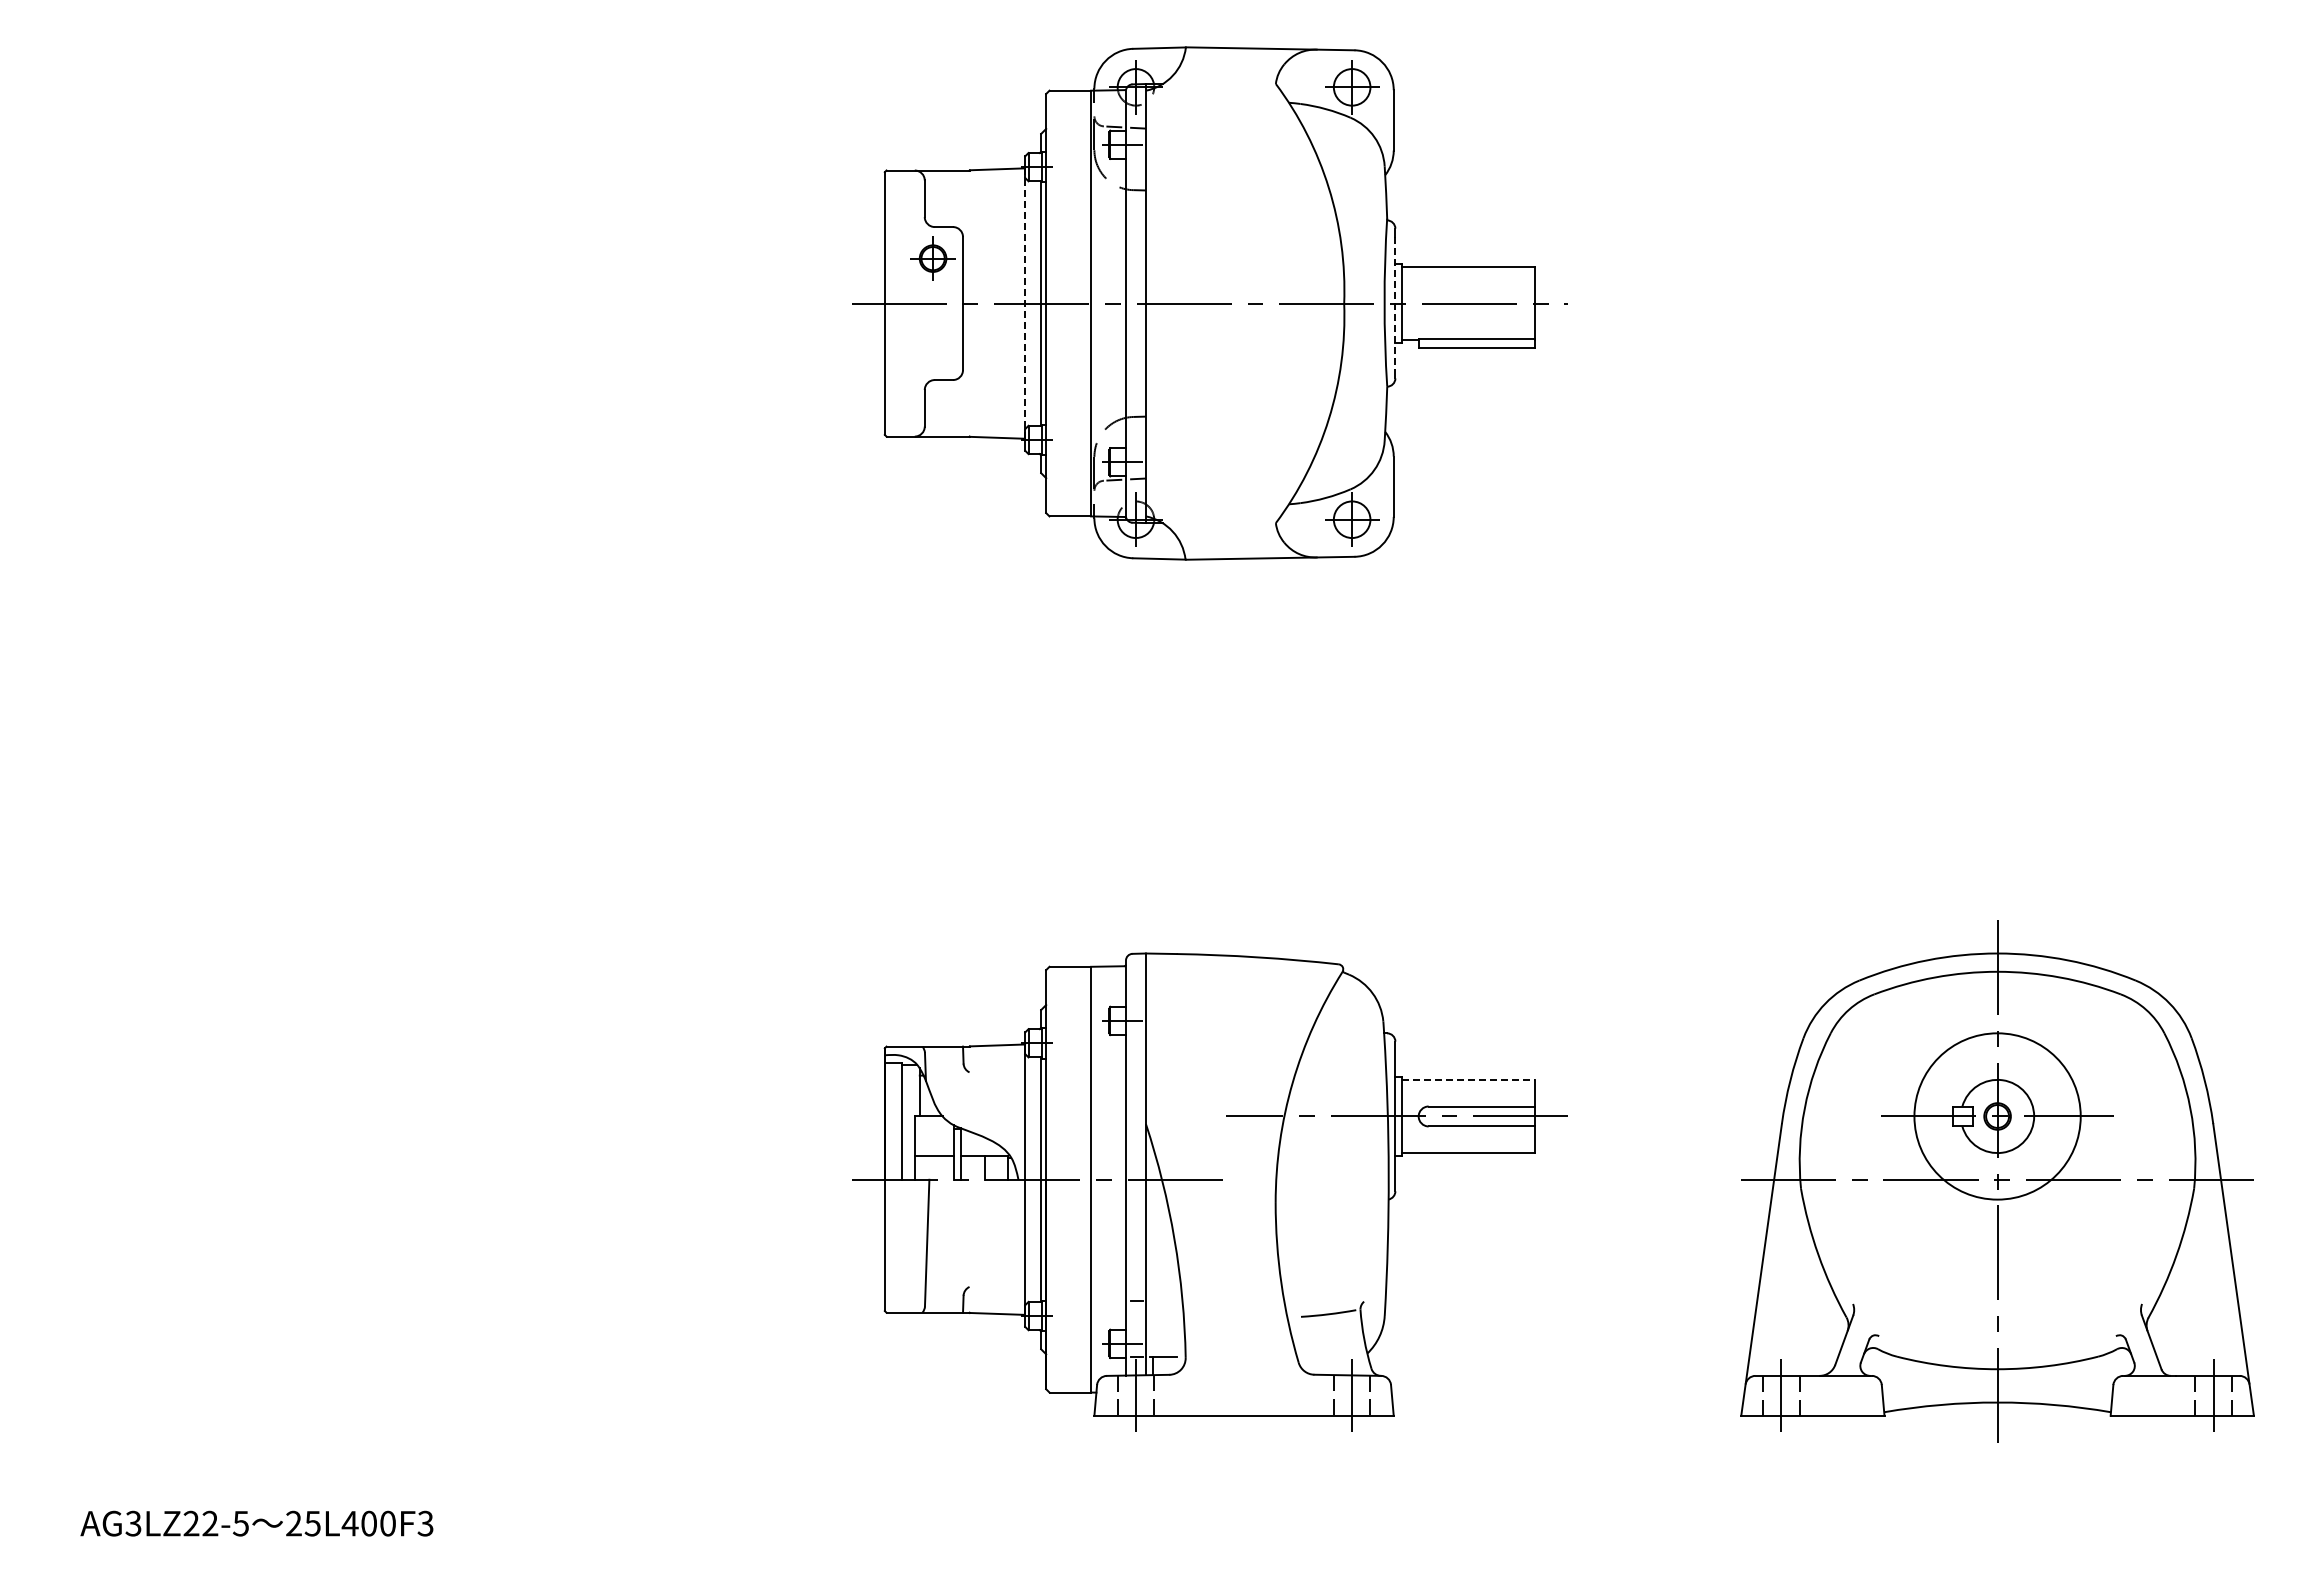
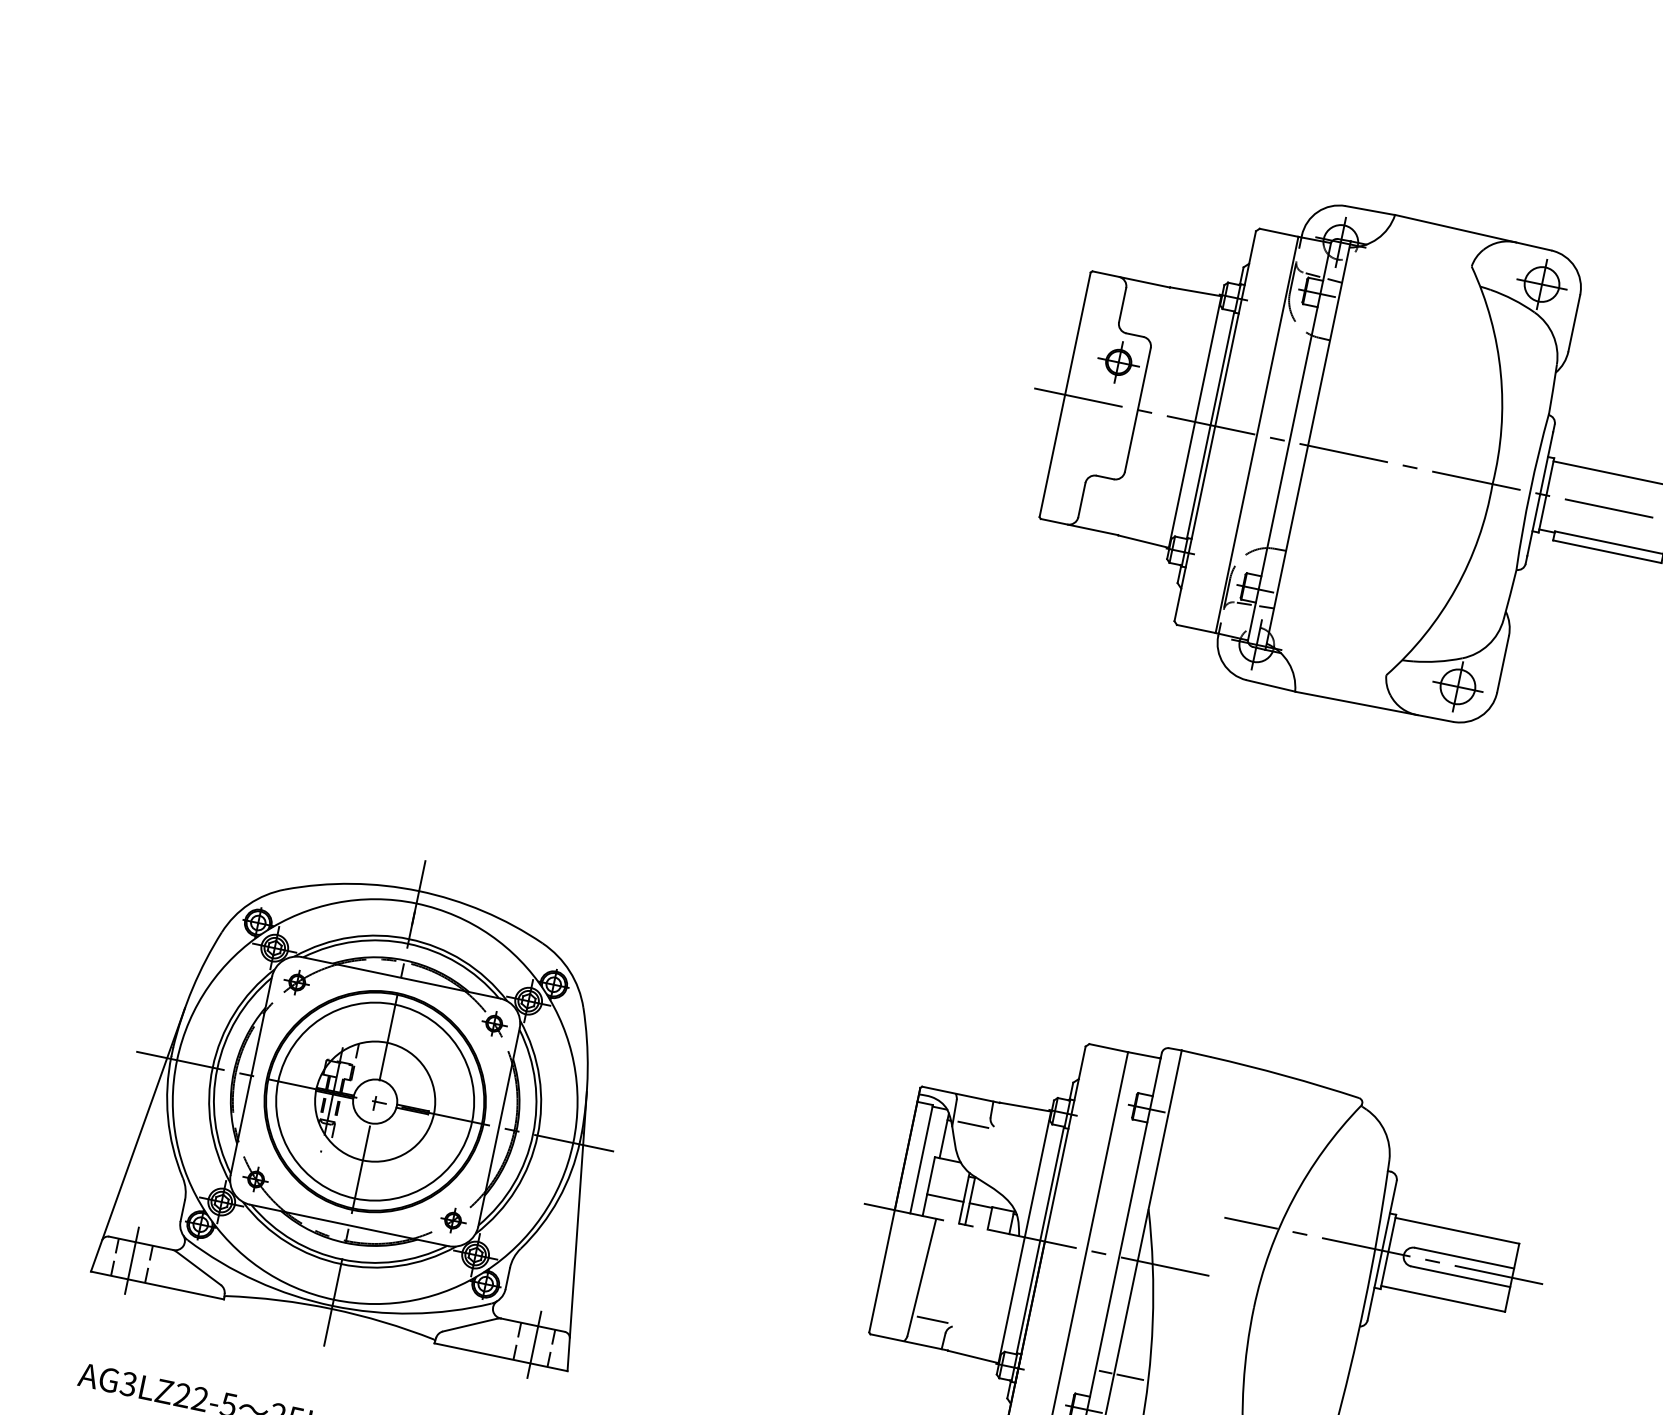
line: (1024, 303) -> (1195, 421), dashed -> solid
line: (1395, 303) -> (1540, 494), dashed -> solid
line: (947, 1074) -> (973, 1124), added
line: (1468, 1079) -> (1457, 1230), dashed -> solid
part: (326, 1181) -> (374, 1103), added
line: (947, 1284) -> (932, 1319), added
line: (1162, 1301) -> (1129, 1377), added

